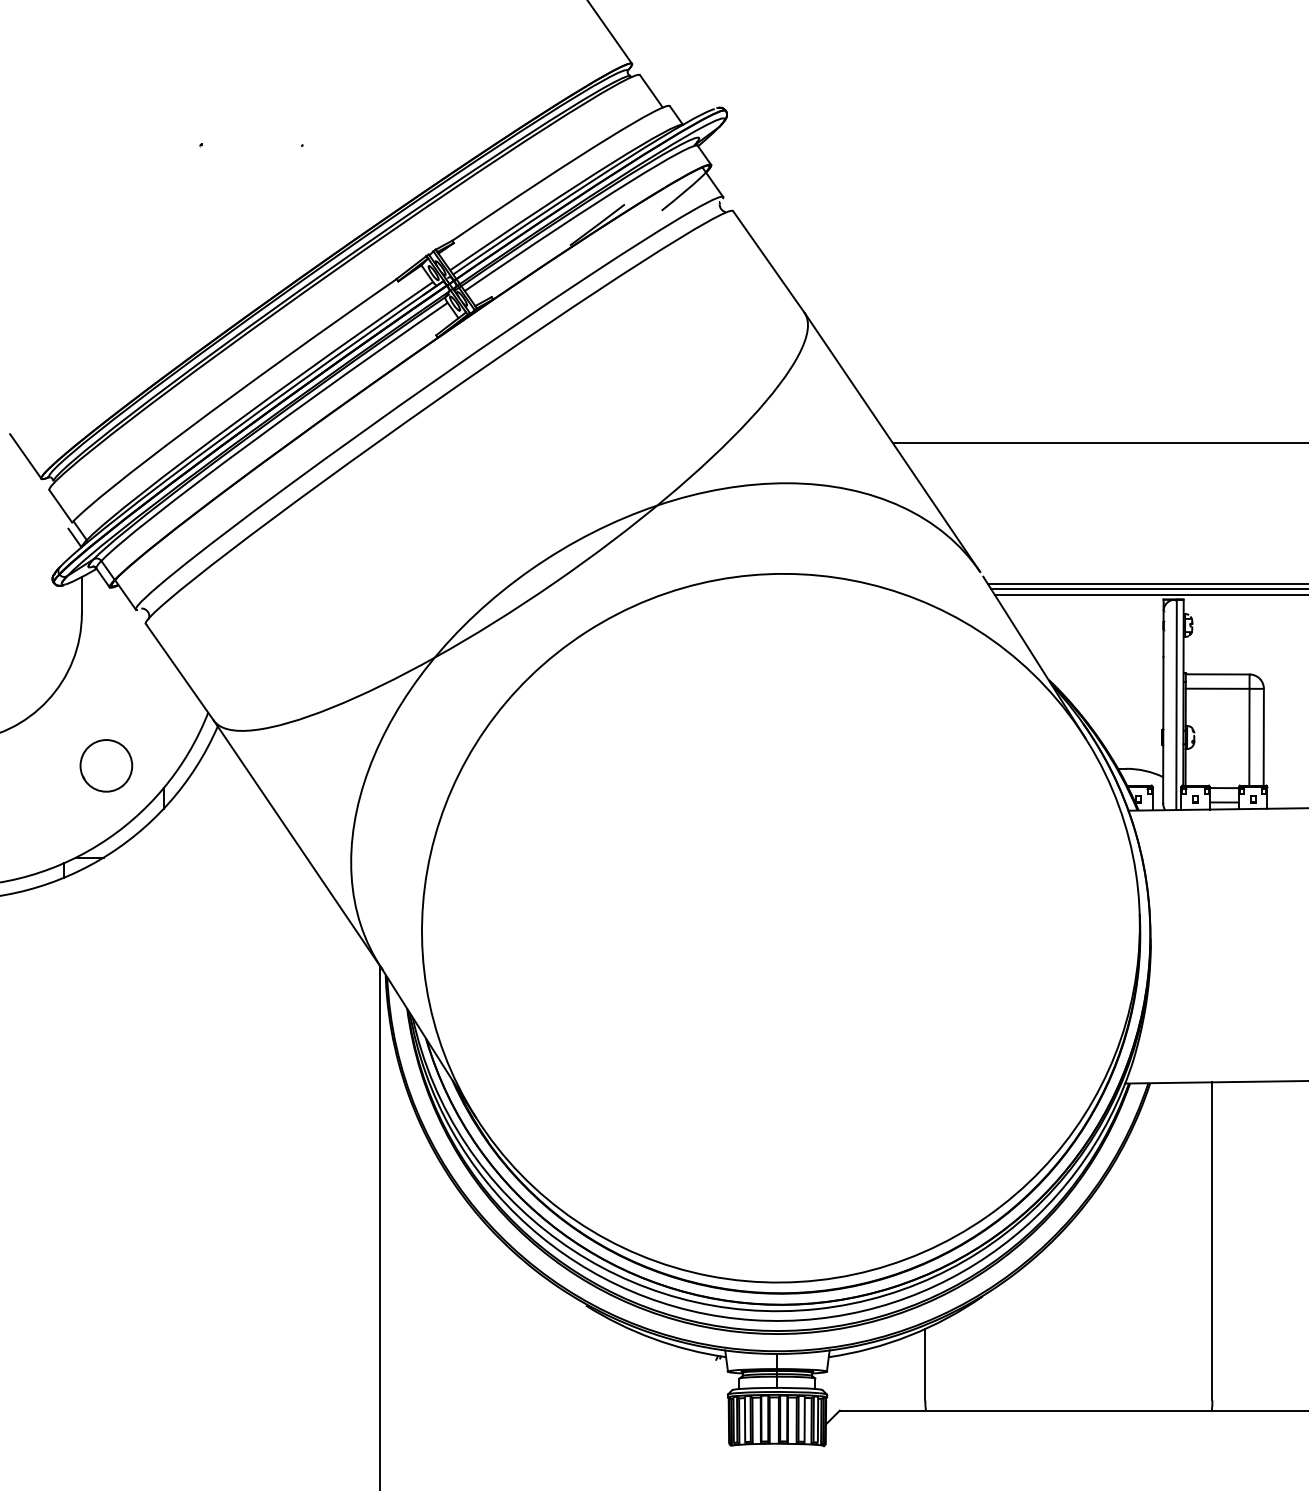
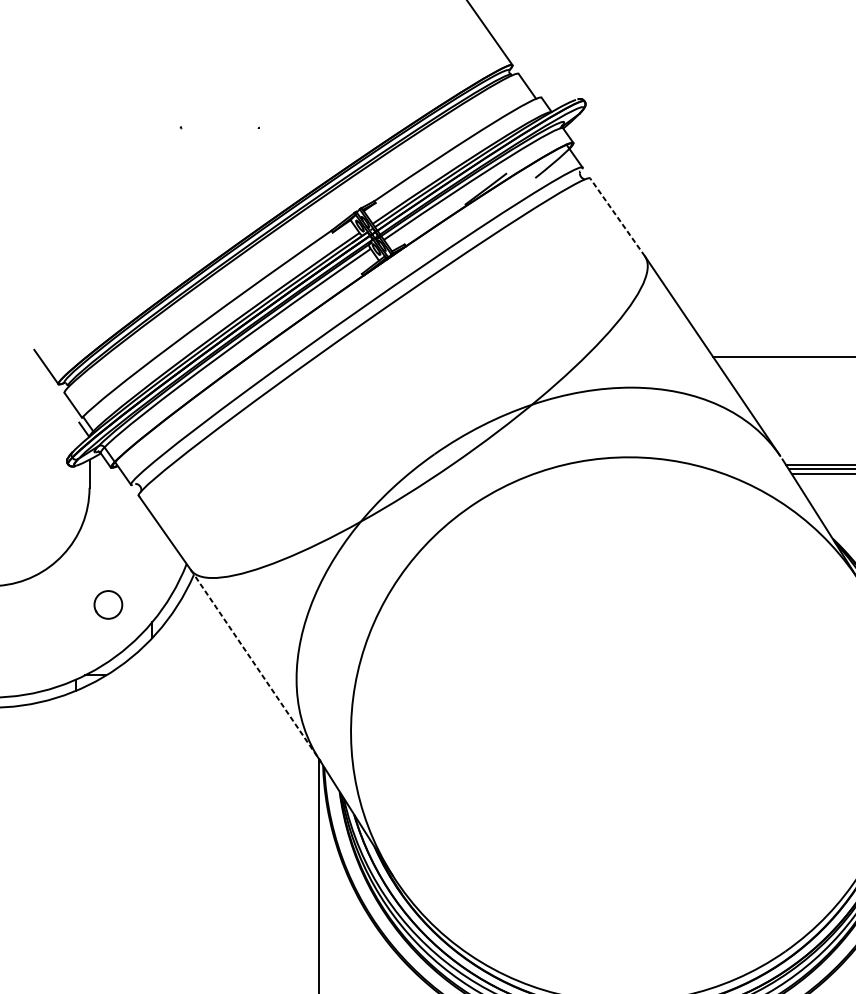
line: (768, 261) -> (617, 217), solid -> dashed
part: (106, 765) -> (108, 604), size x0.7
line: (298, 845) -> (256, 666), solid -> dashed

